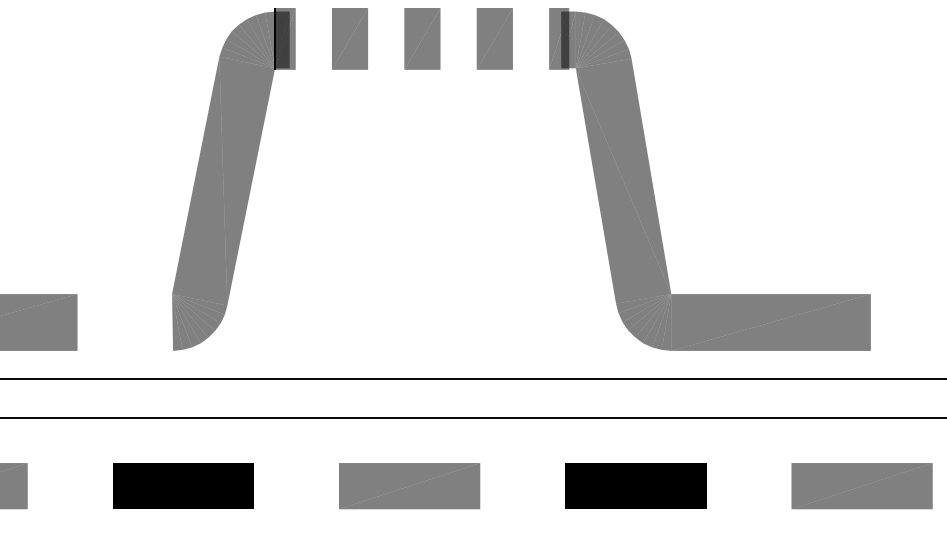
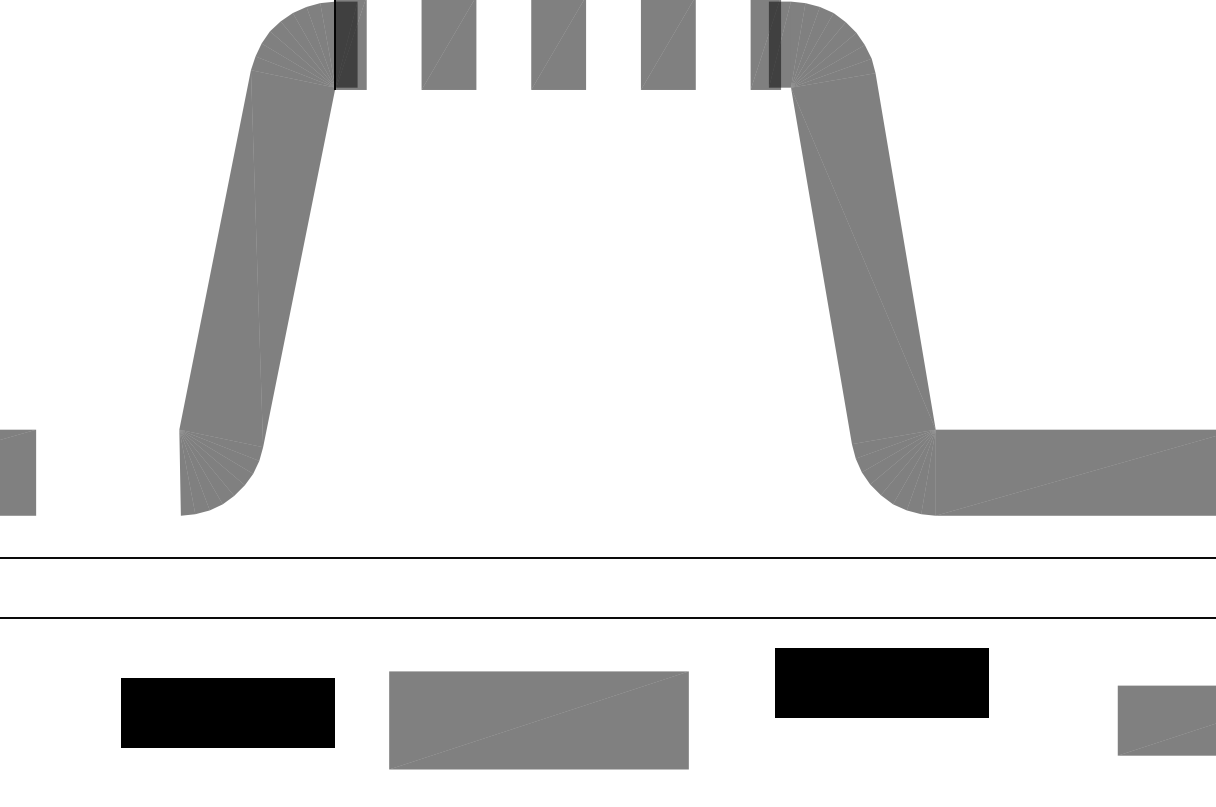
line: (183, 485) -> (228, 712), moved
line: (635, 485) -> (881, 681), moved
part: (409, 486) -> (539, 721), size x1.4

